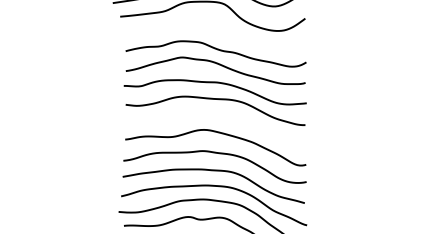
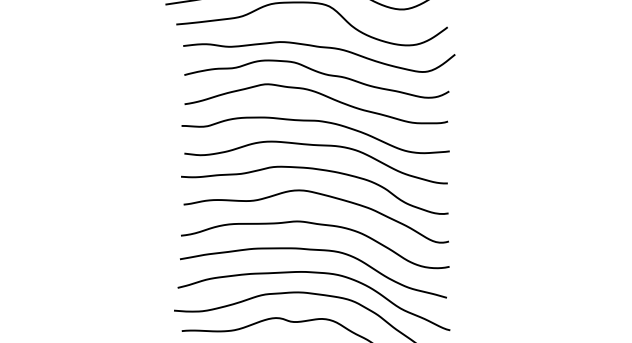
curve: (219, 33) -> (321, 49), added
curve: (214, 116) -> (314, 170), added

